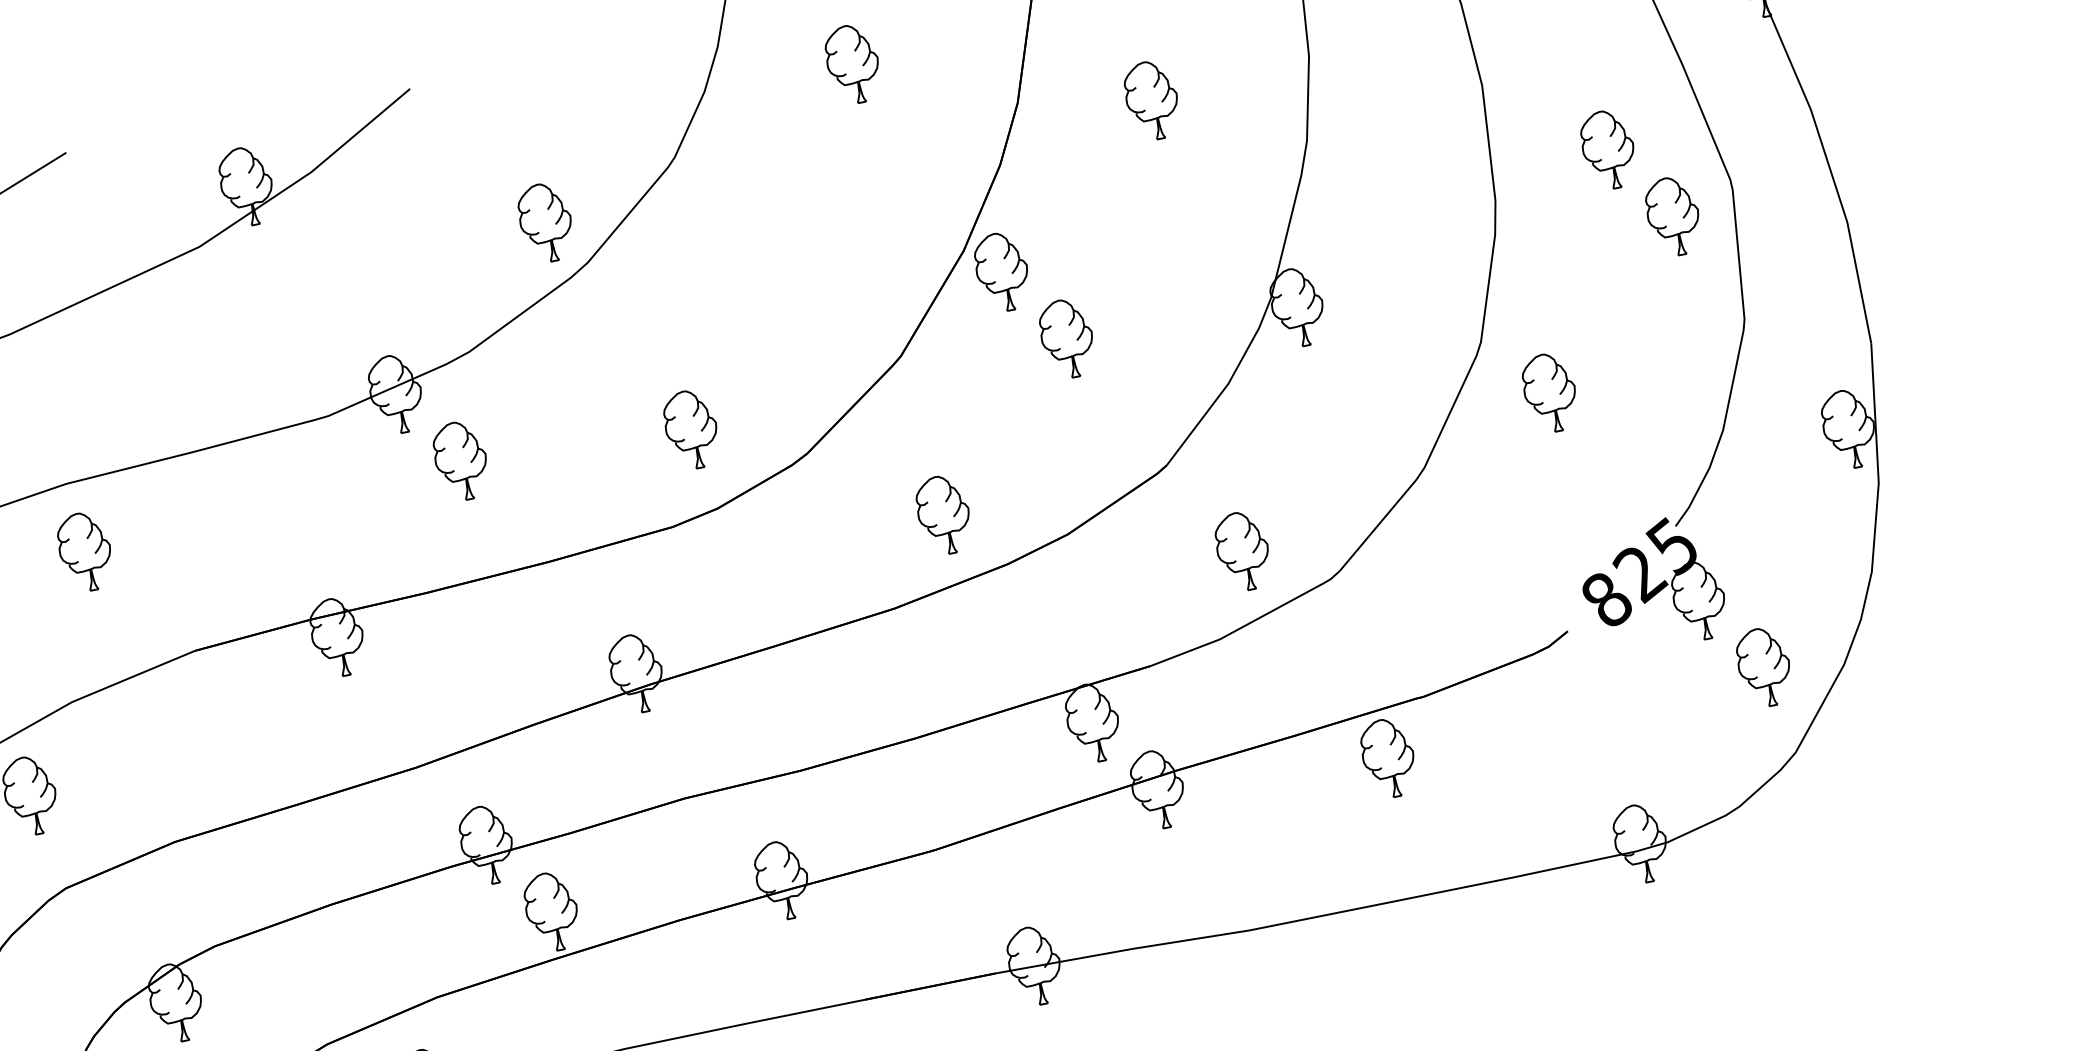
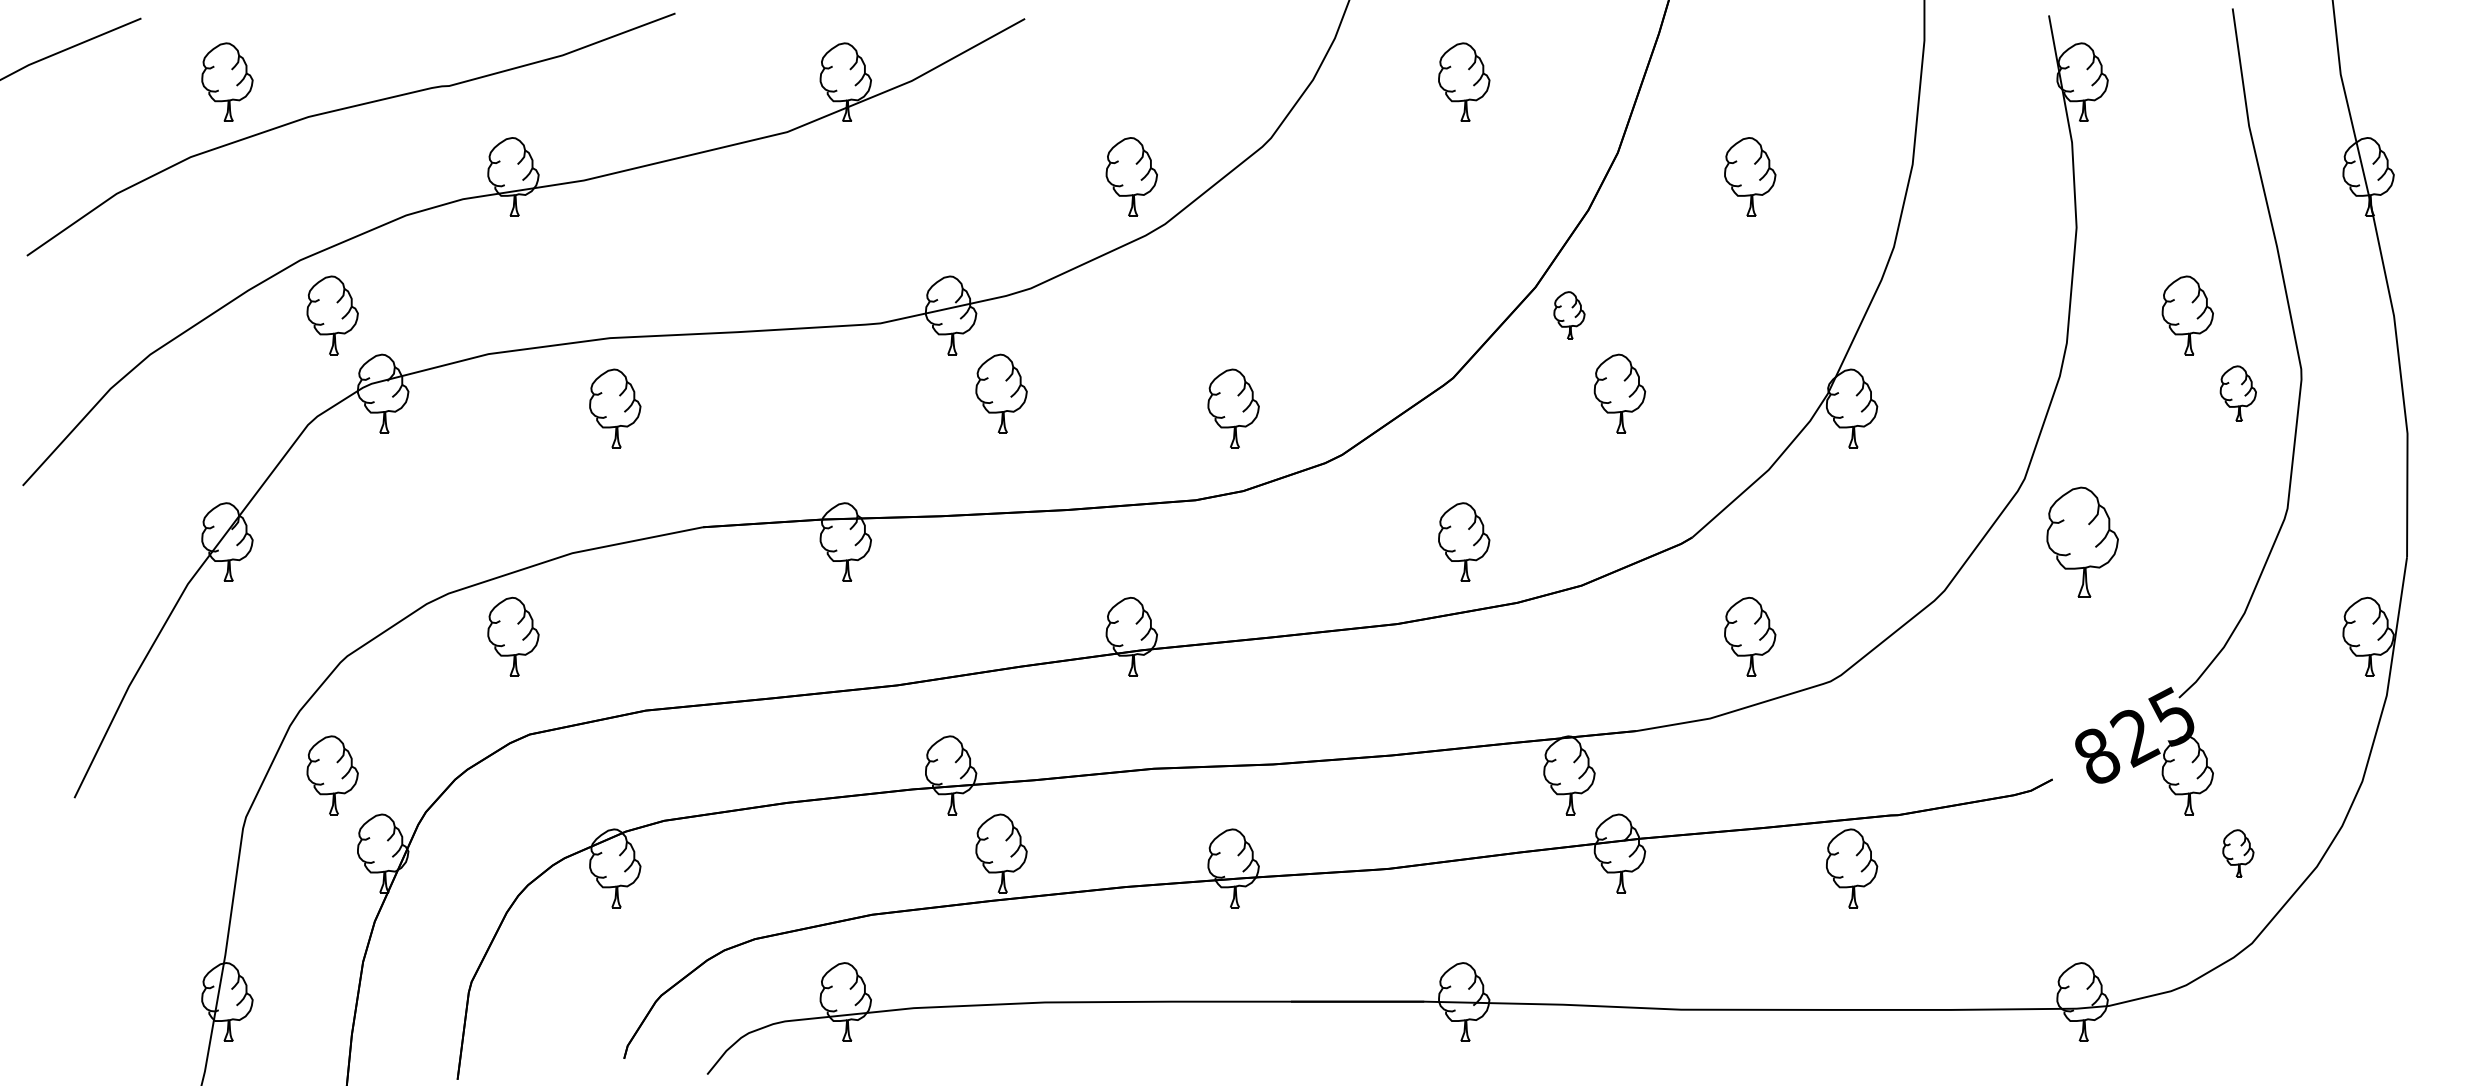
part: (1673, 216) -> (2238, 393), size x0.7
part: (1002, 272) -> (1569, 315), size x0.6
part: (1550, 392) -> (2082, 541), size x1.4
part: (1764, 667) -> (2238, 853), size x0.6

